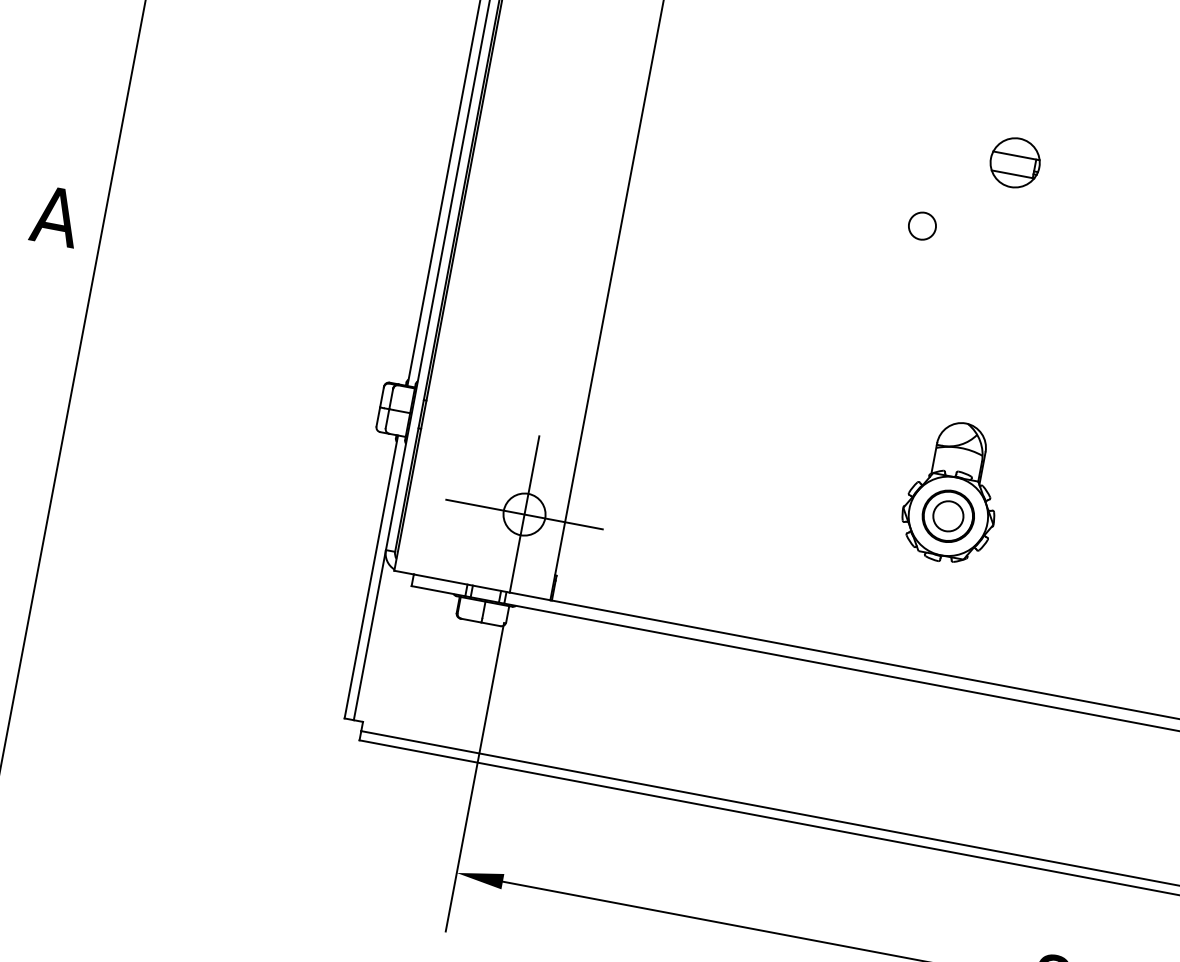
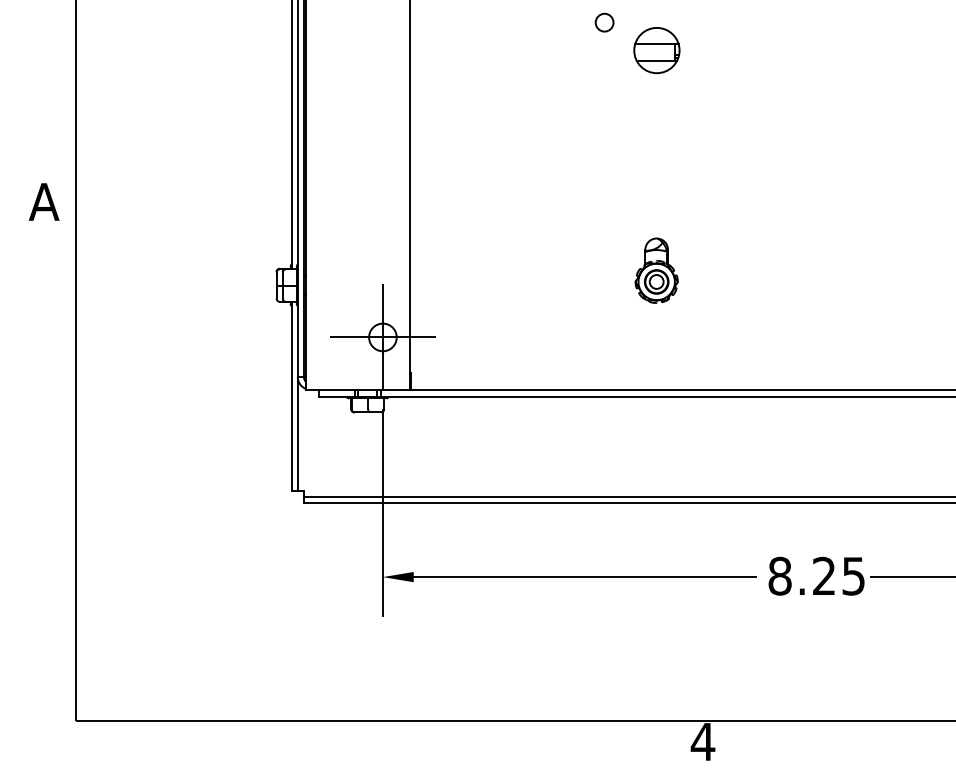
part: (1014, 162) -> (656, 50), size x1.4
circle: (922, 225) -> (604, 22), moved
part: (952, 491) -> (656, 270), size x0.7

